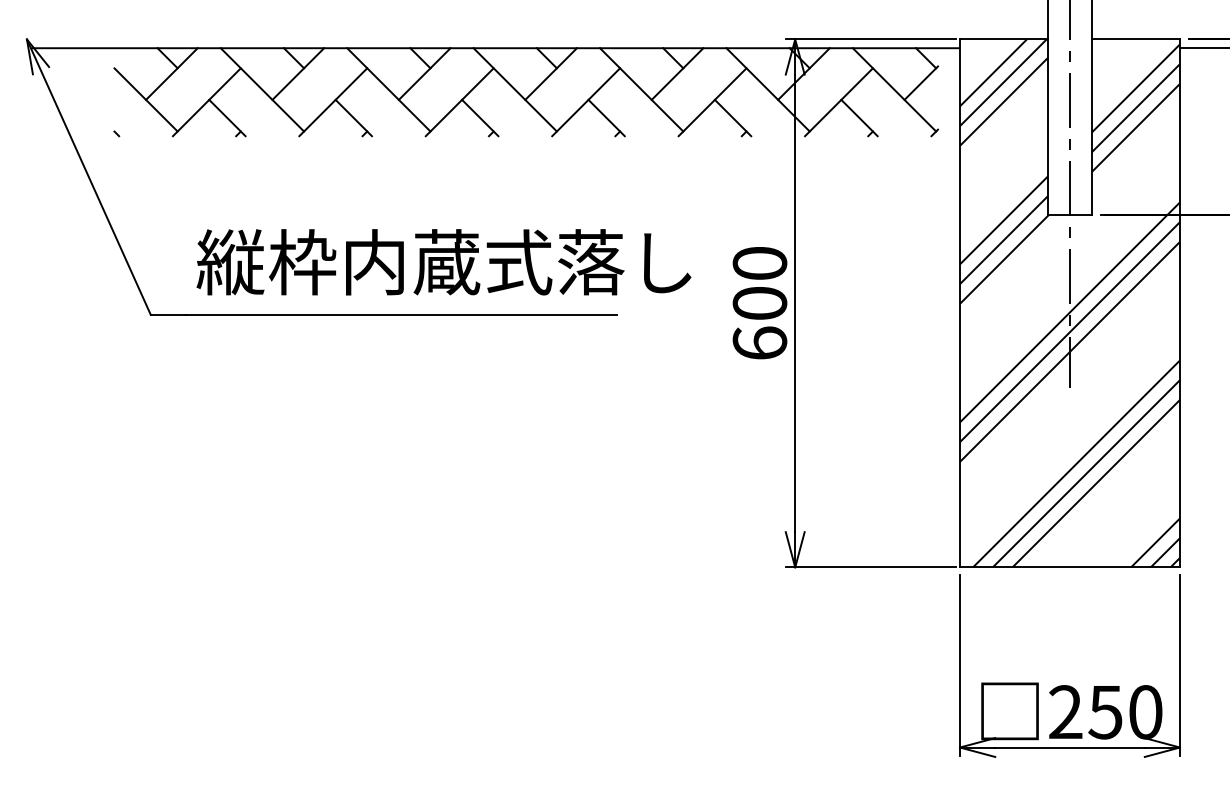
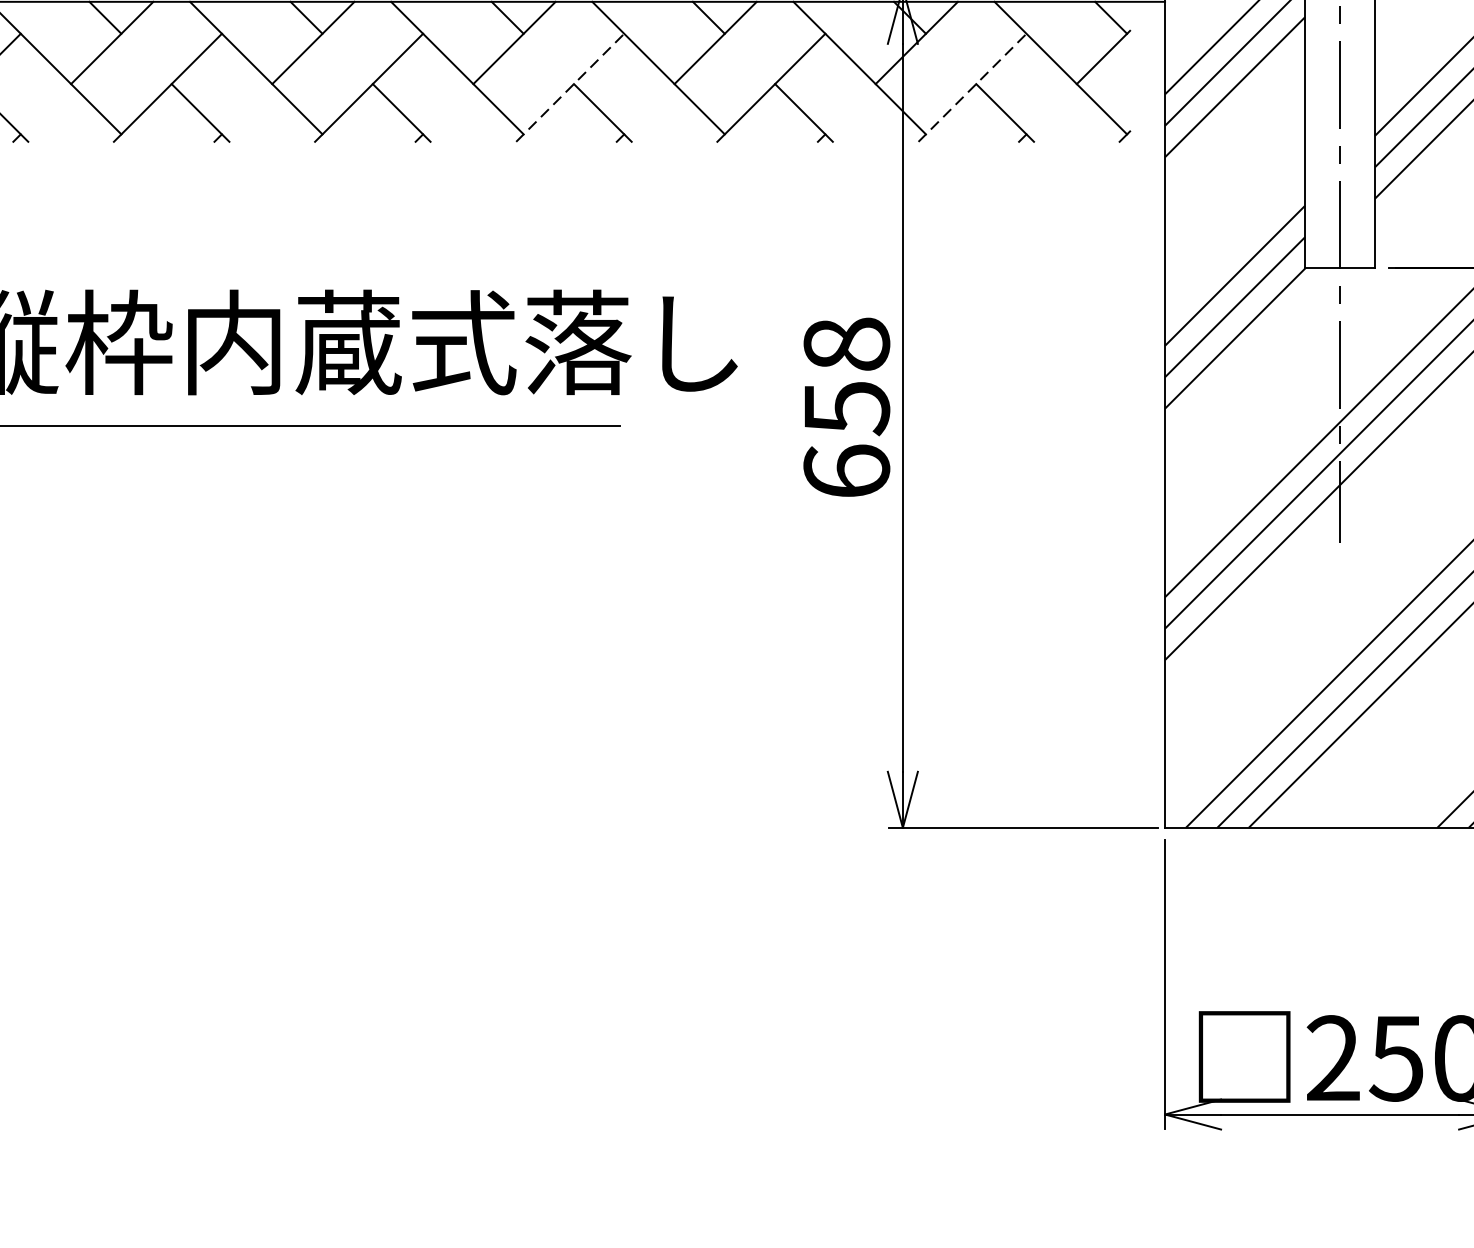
line: (586, 101) -> (570, 86), solid -> dashed
line: (839, 101) -> (973, 86), solid -> dashed
text: (759, 283) -> (846, 376), 600 -> 658

